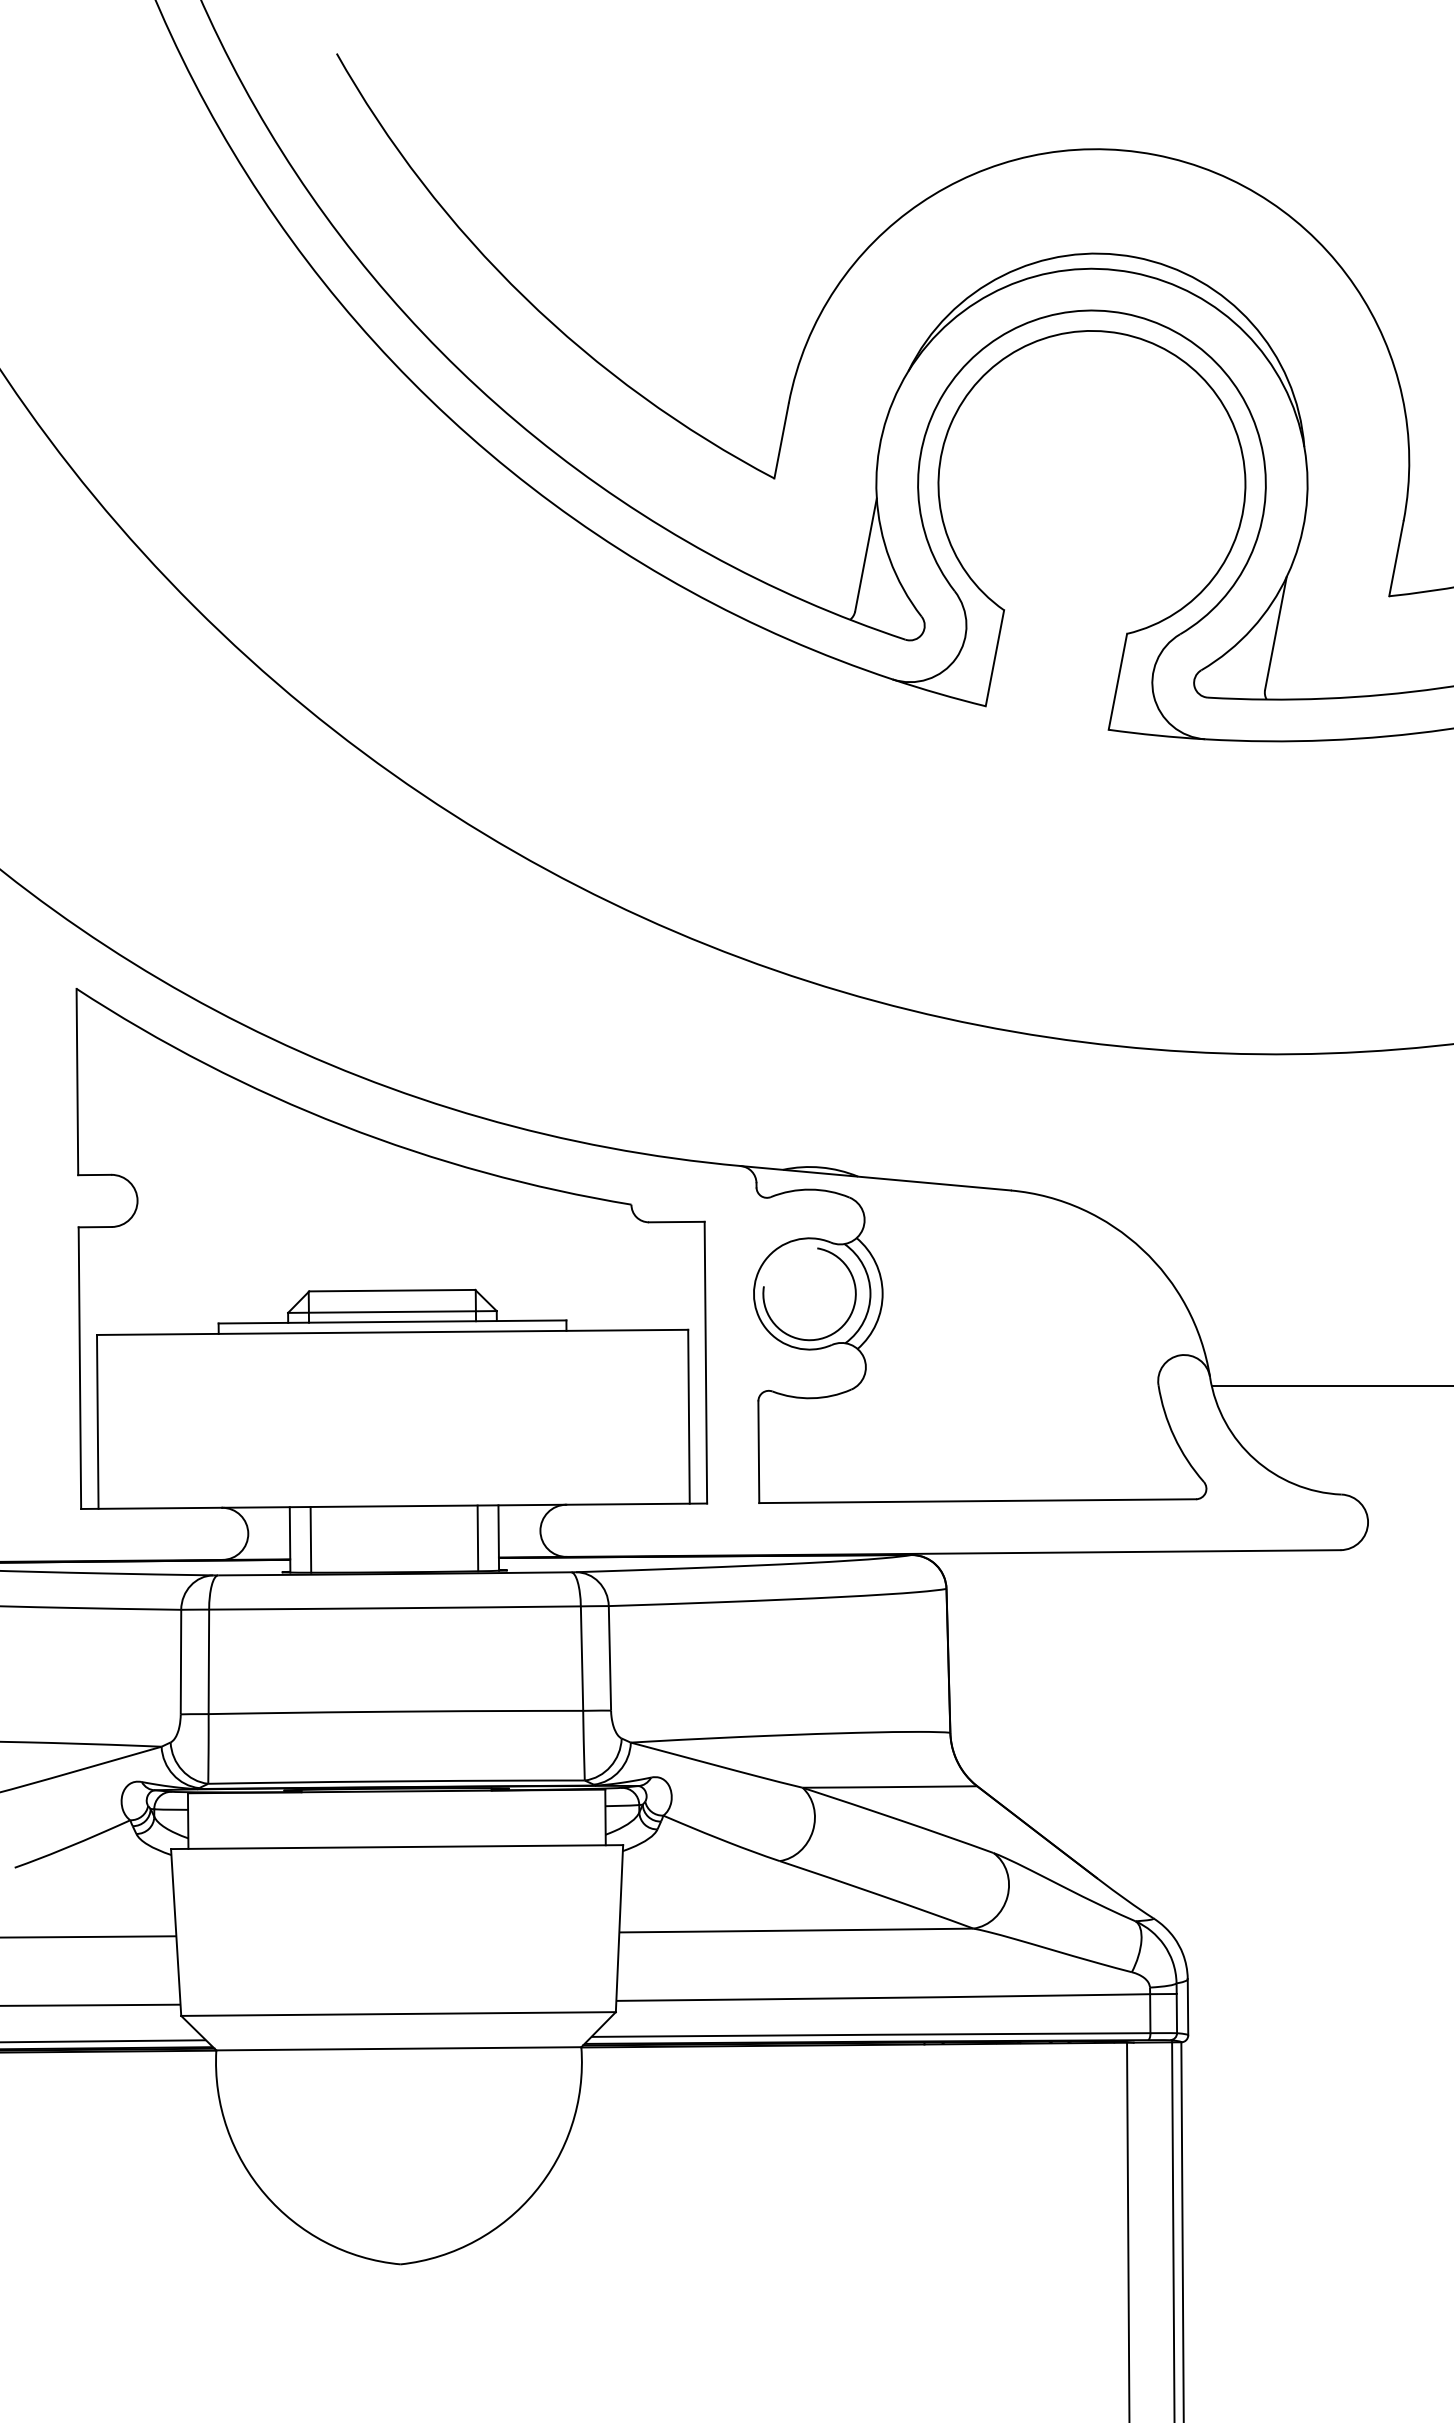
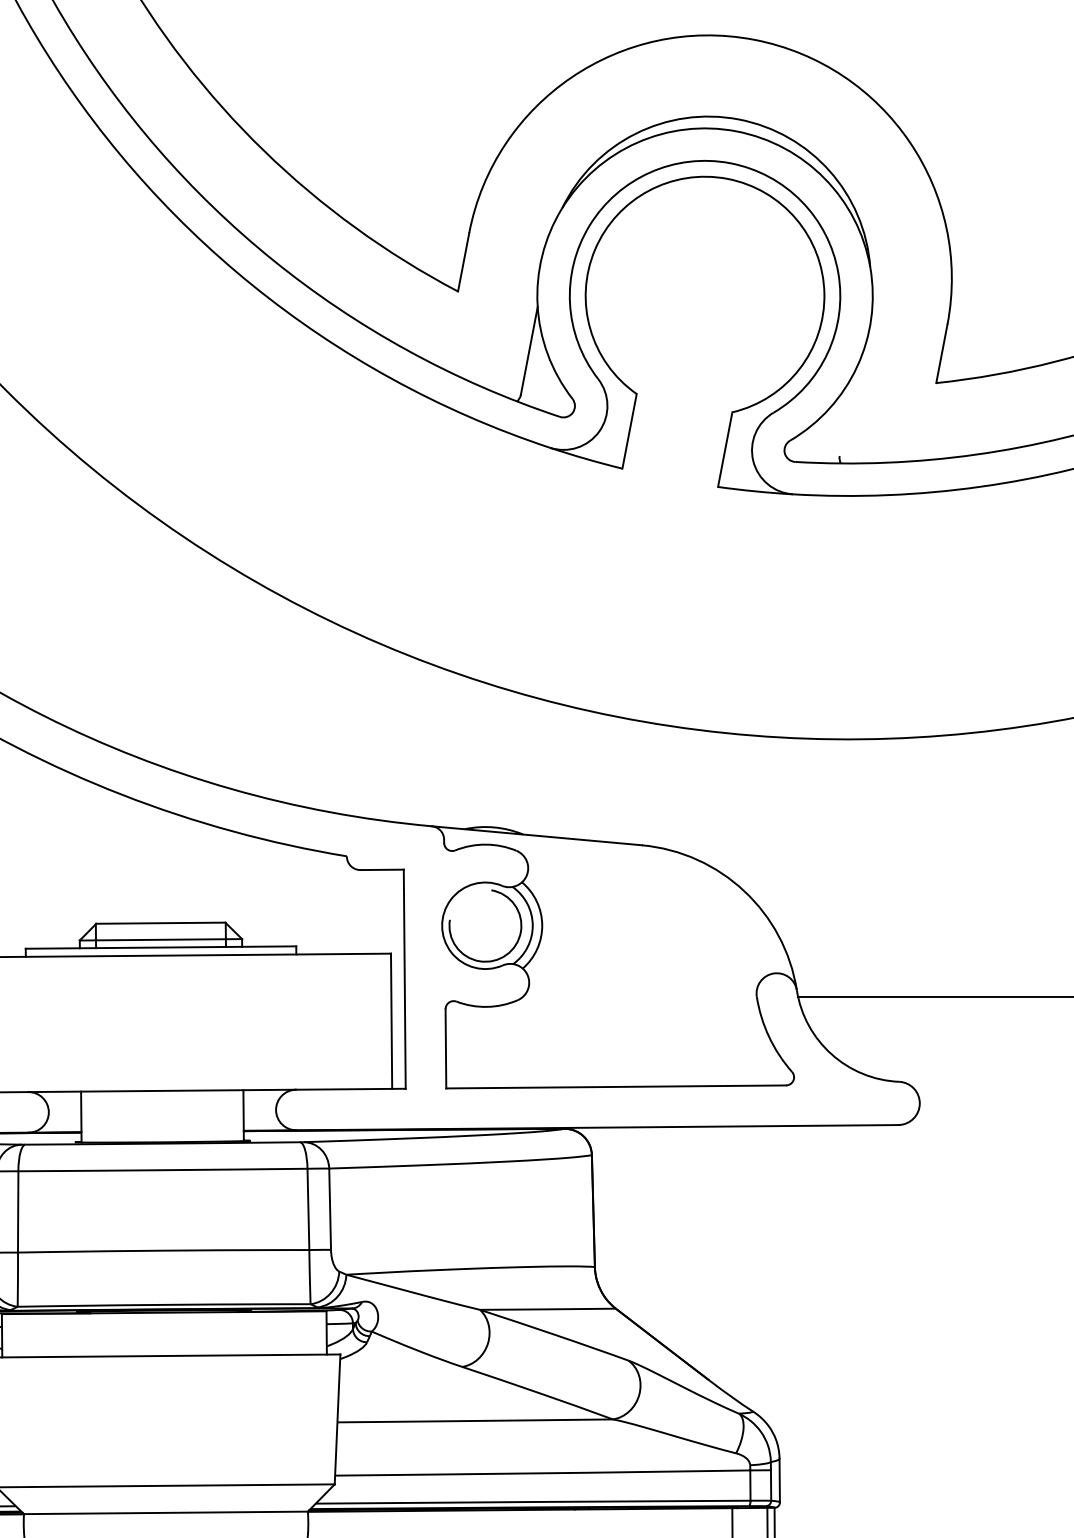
line: (1275, 633) -> (847, 412), removed
line: (477, 1538) -> (227, 1115), removed
line: (310, 1539) -> (97, 1116), removed

